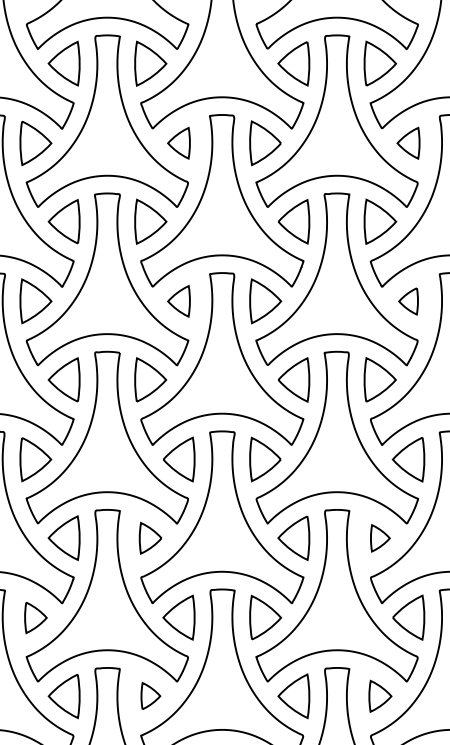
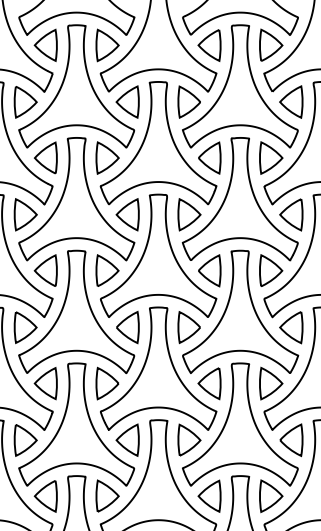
part: (178, 143) -> (127, 102), size x1.43
part: (408, 143) -> (291, 102), size x1.43
part: (178, 301) -> (127, 214), size x1.43
part: (408, 301) -> (291, 214), size x1.67
part: (150, 538) -> (107, 383), size x1.43
part: (380, 538) -> (271, 383), size x1.67
part: (35, 617) -> (25, 440), size x1.43
part: (150, 695) -> (107, 495), size x1.67
part: (380, 696) -> (271, 496), size x1.43

